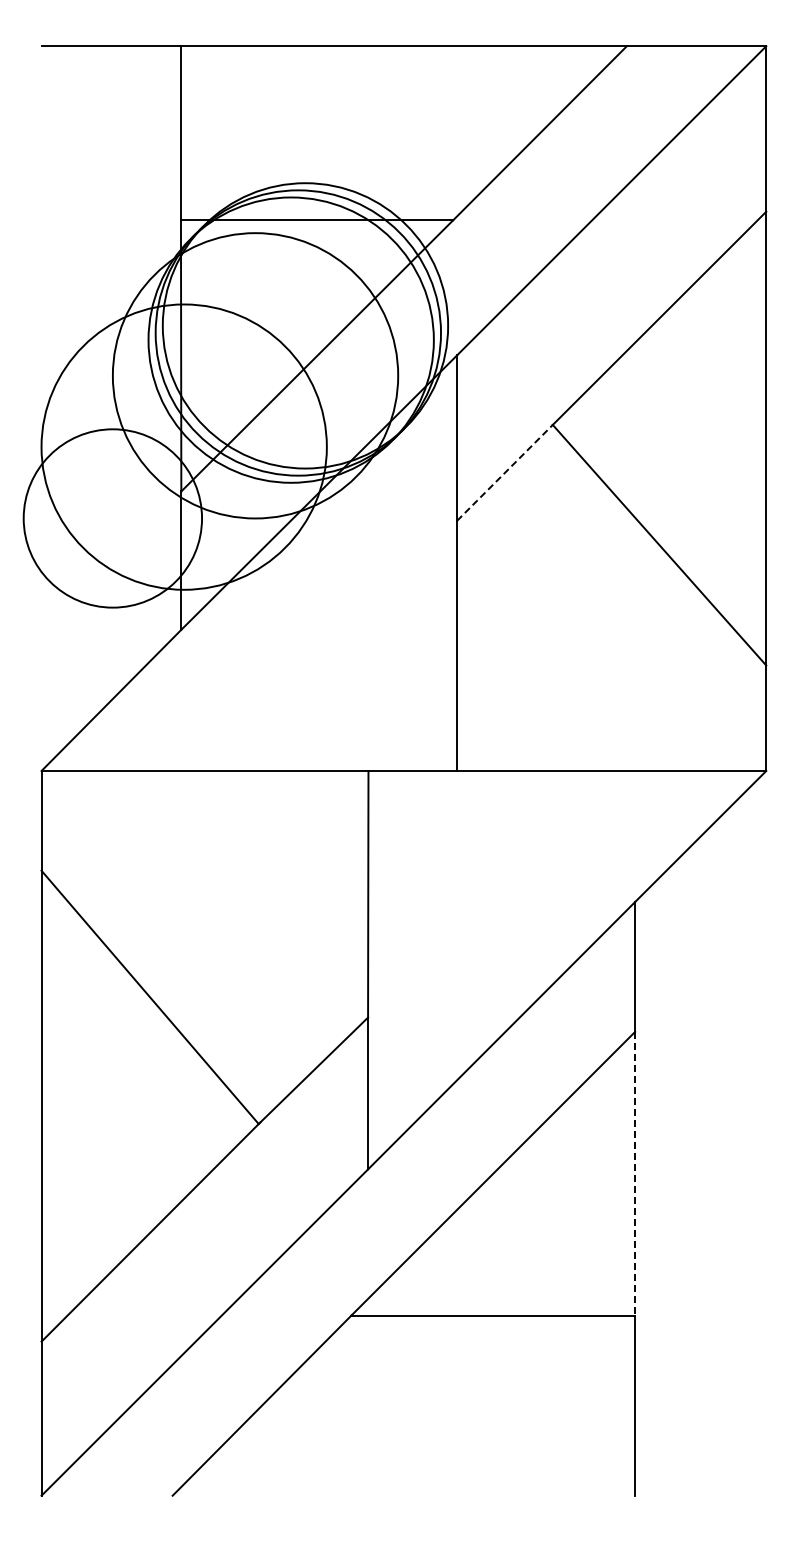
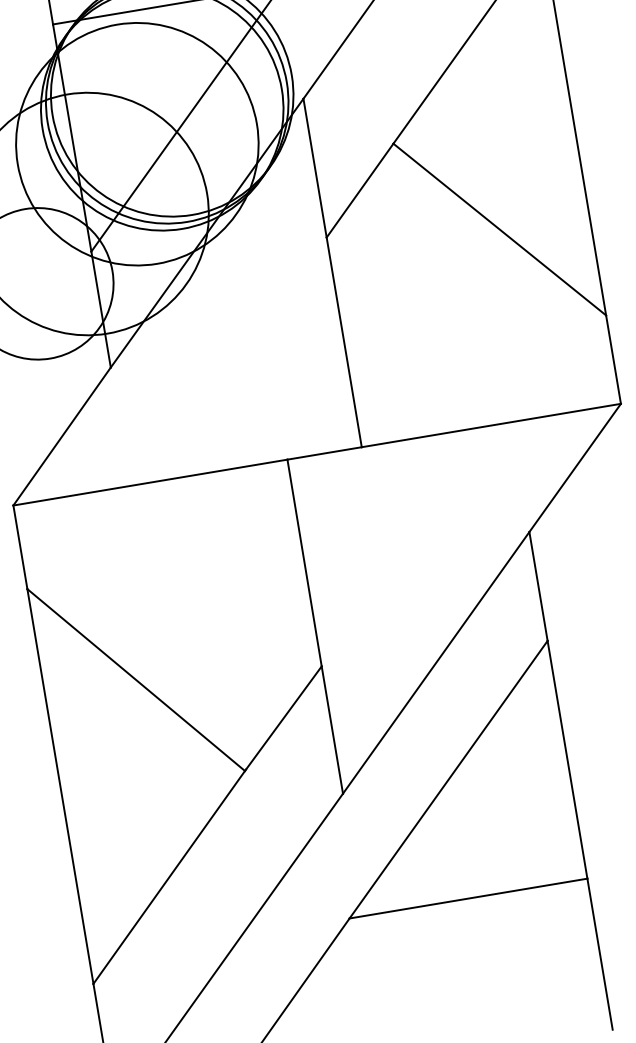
line: (504, 472) -> (359, 190), dashed -> solid
line: (635, 1173) -> (567, 759), dashed -> solid

